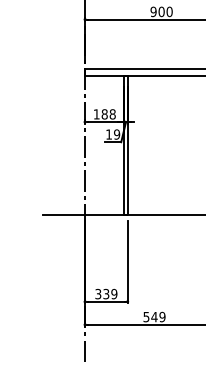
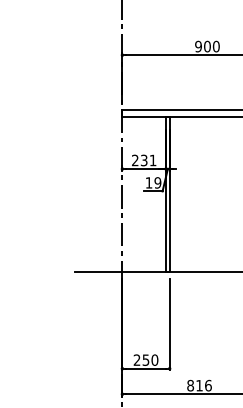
text: (104, 114) -> (144, 160), 188 -> 231
text: (105, 293) -> (145, 359), 339 -> 250
text: (154, 316) -> (199, 385), 549 -> 816

